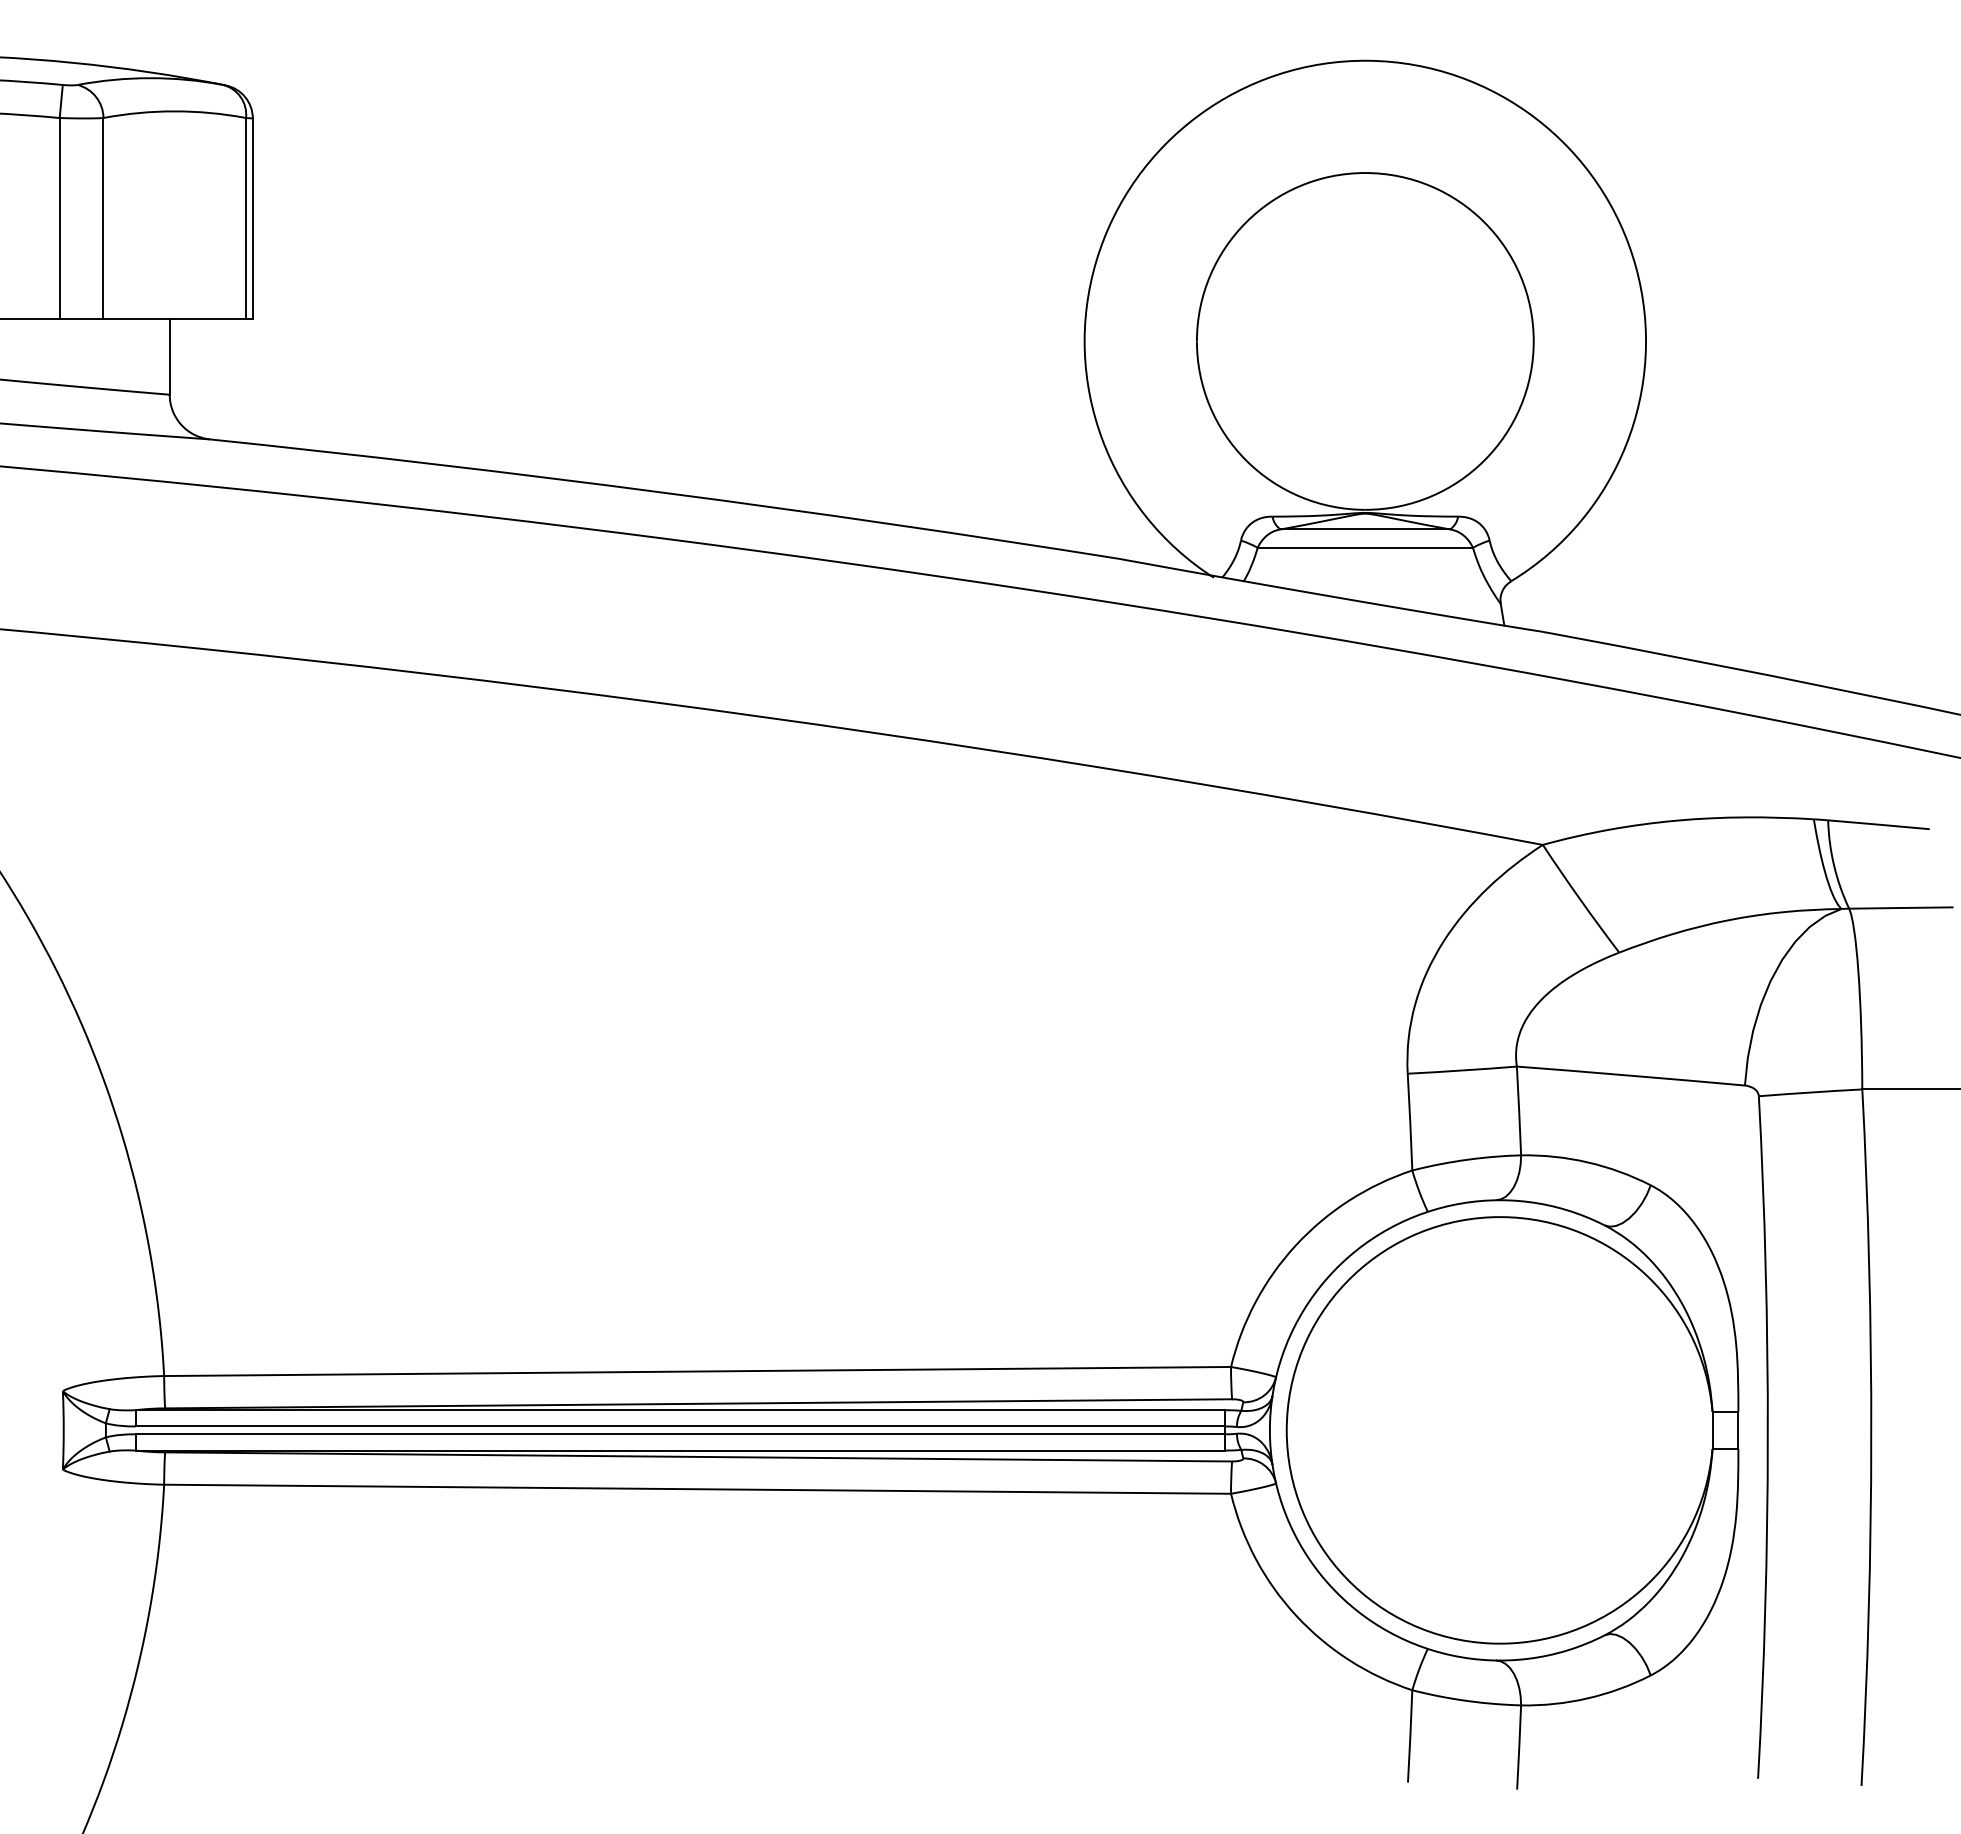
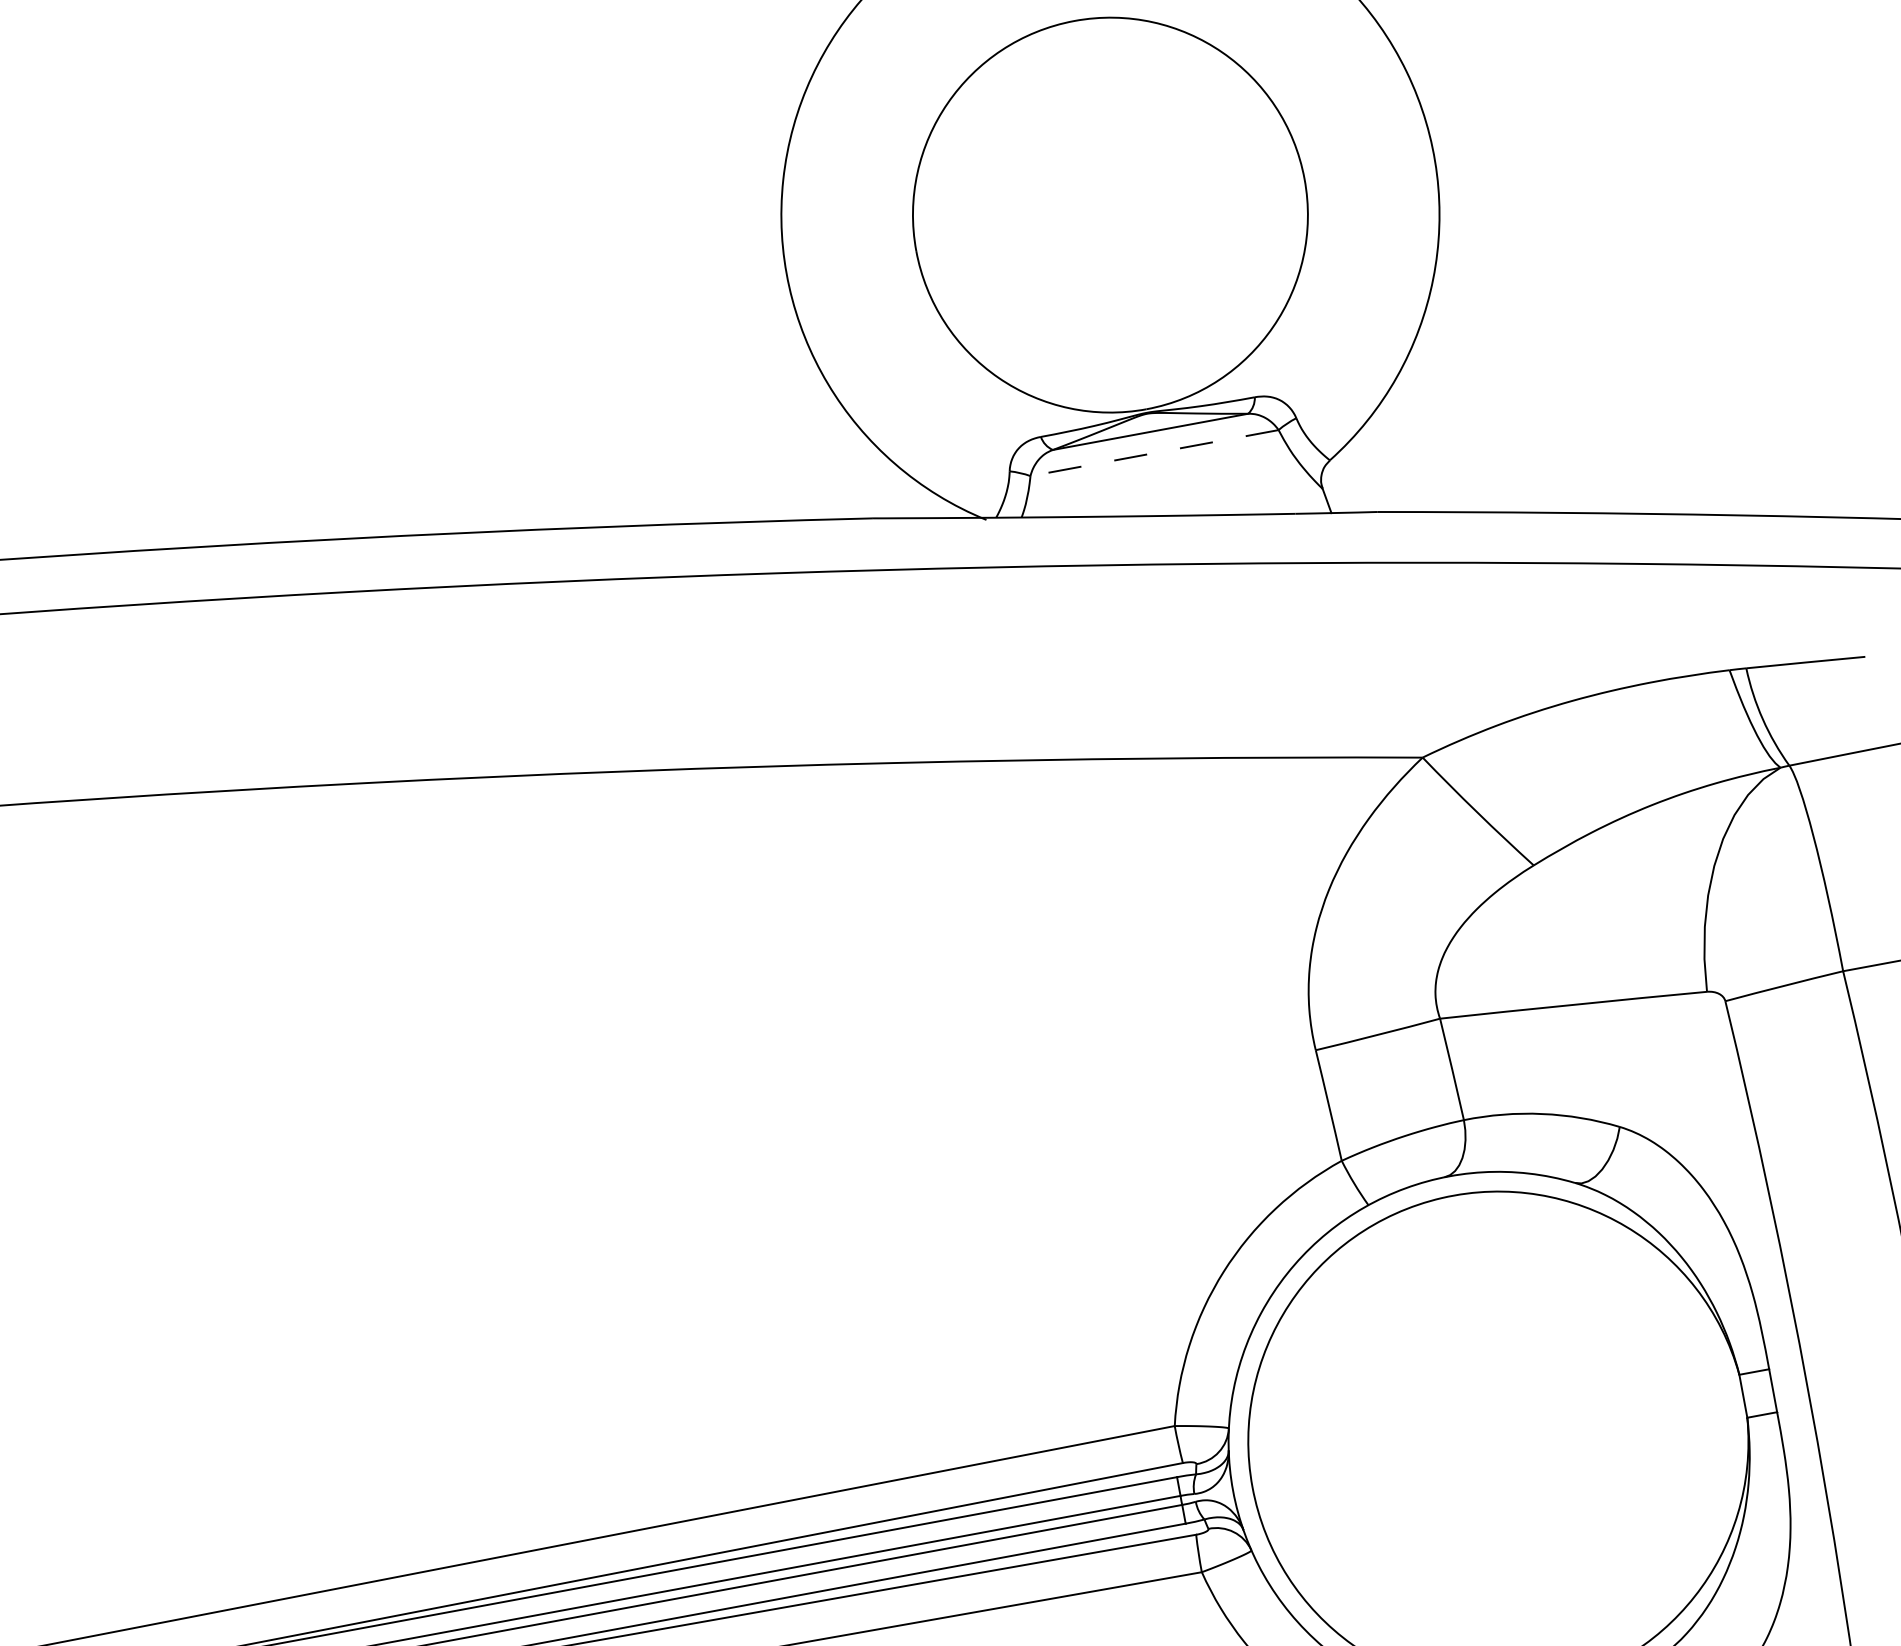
line: (1365, 547) -> (1154, 452), solid -> dashed

